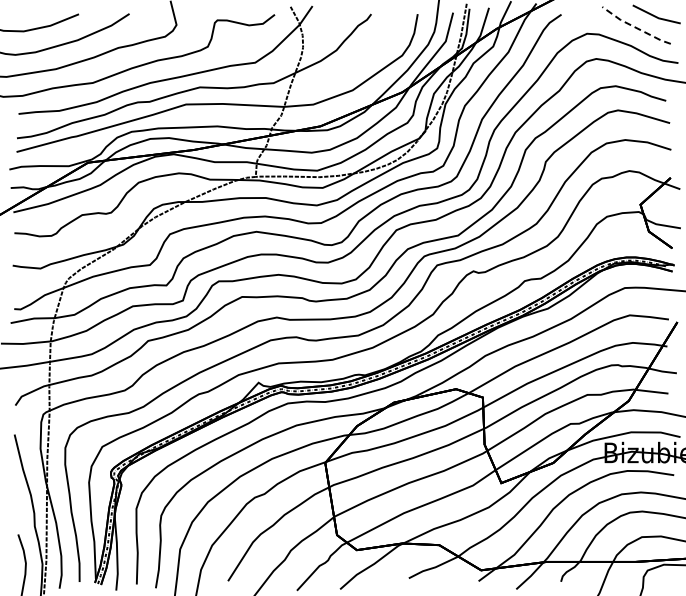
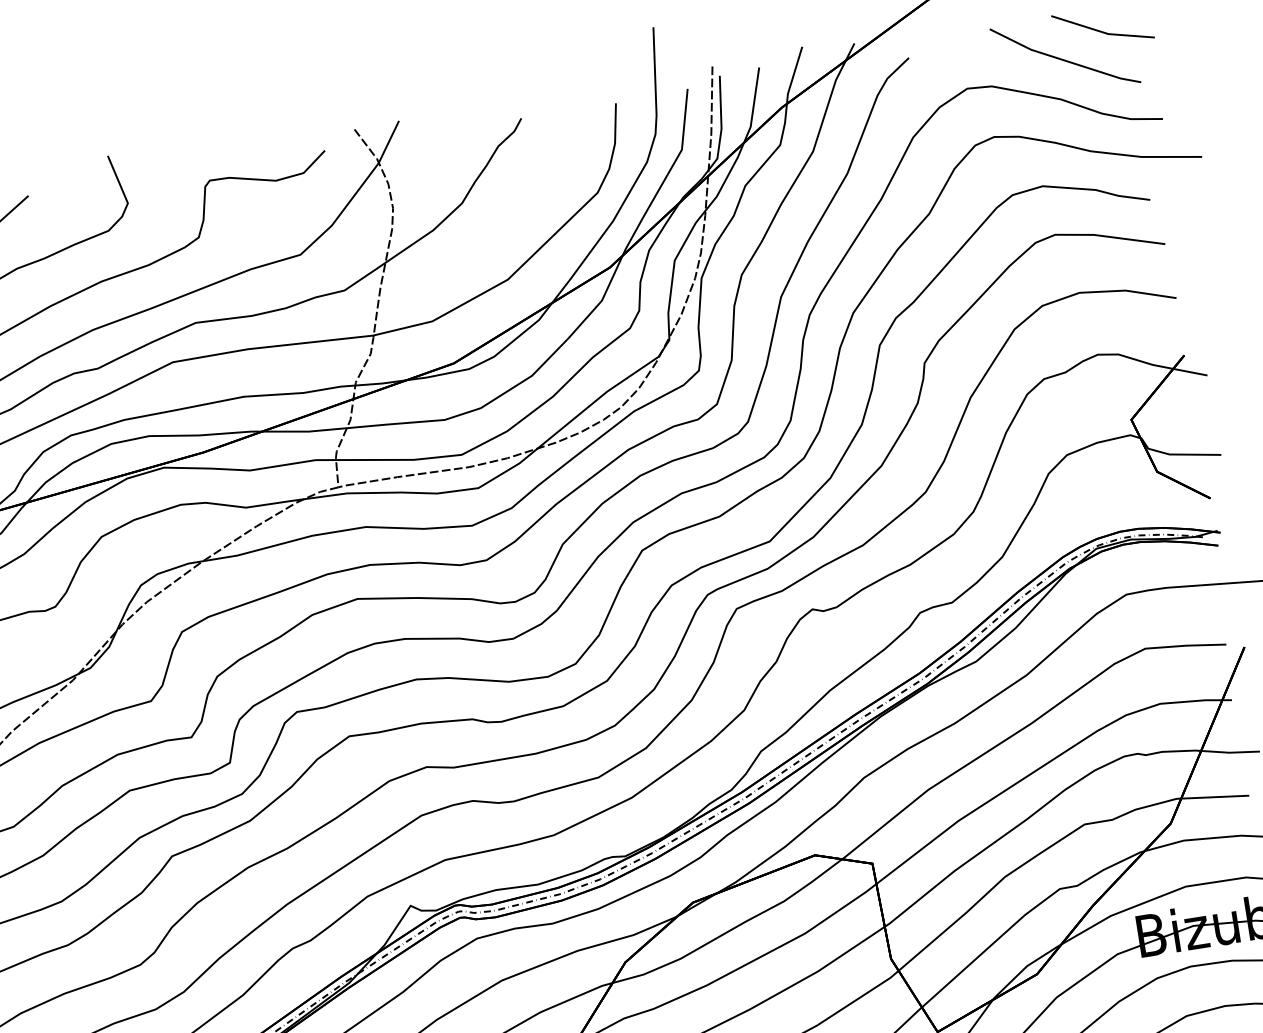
line: (635, 27) -> (1063, 60), dashed -> solid

